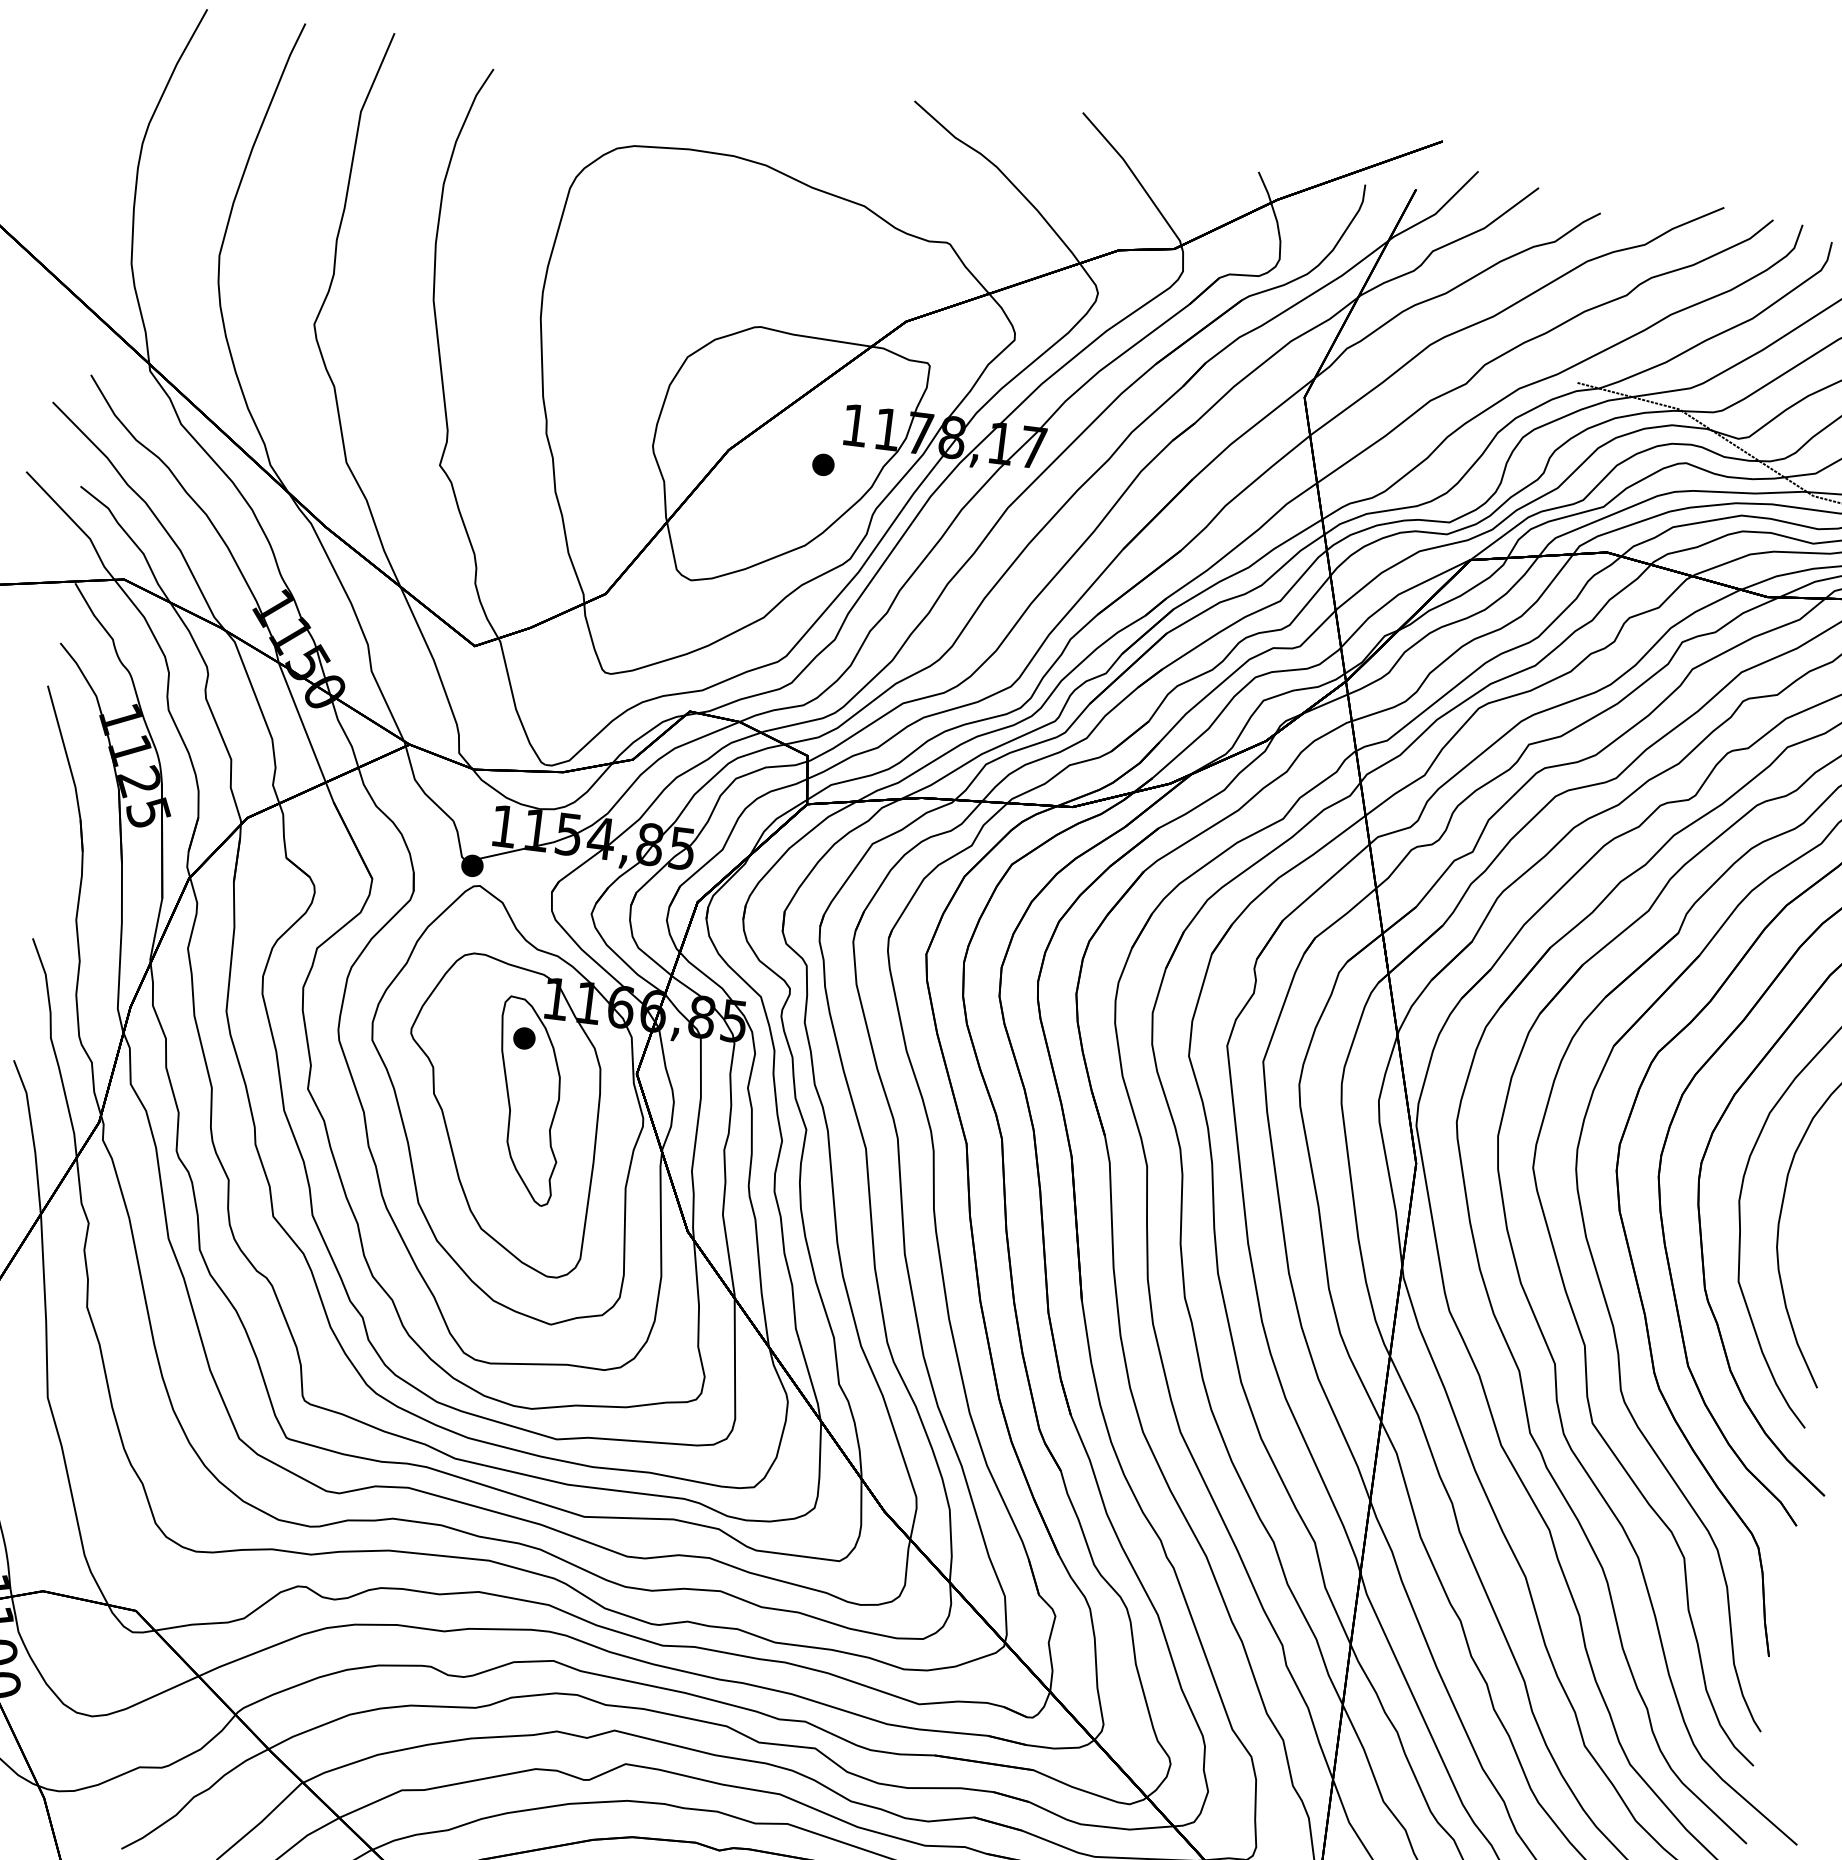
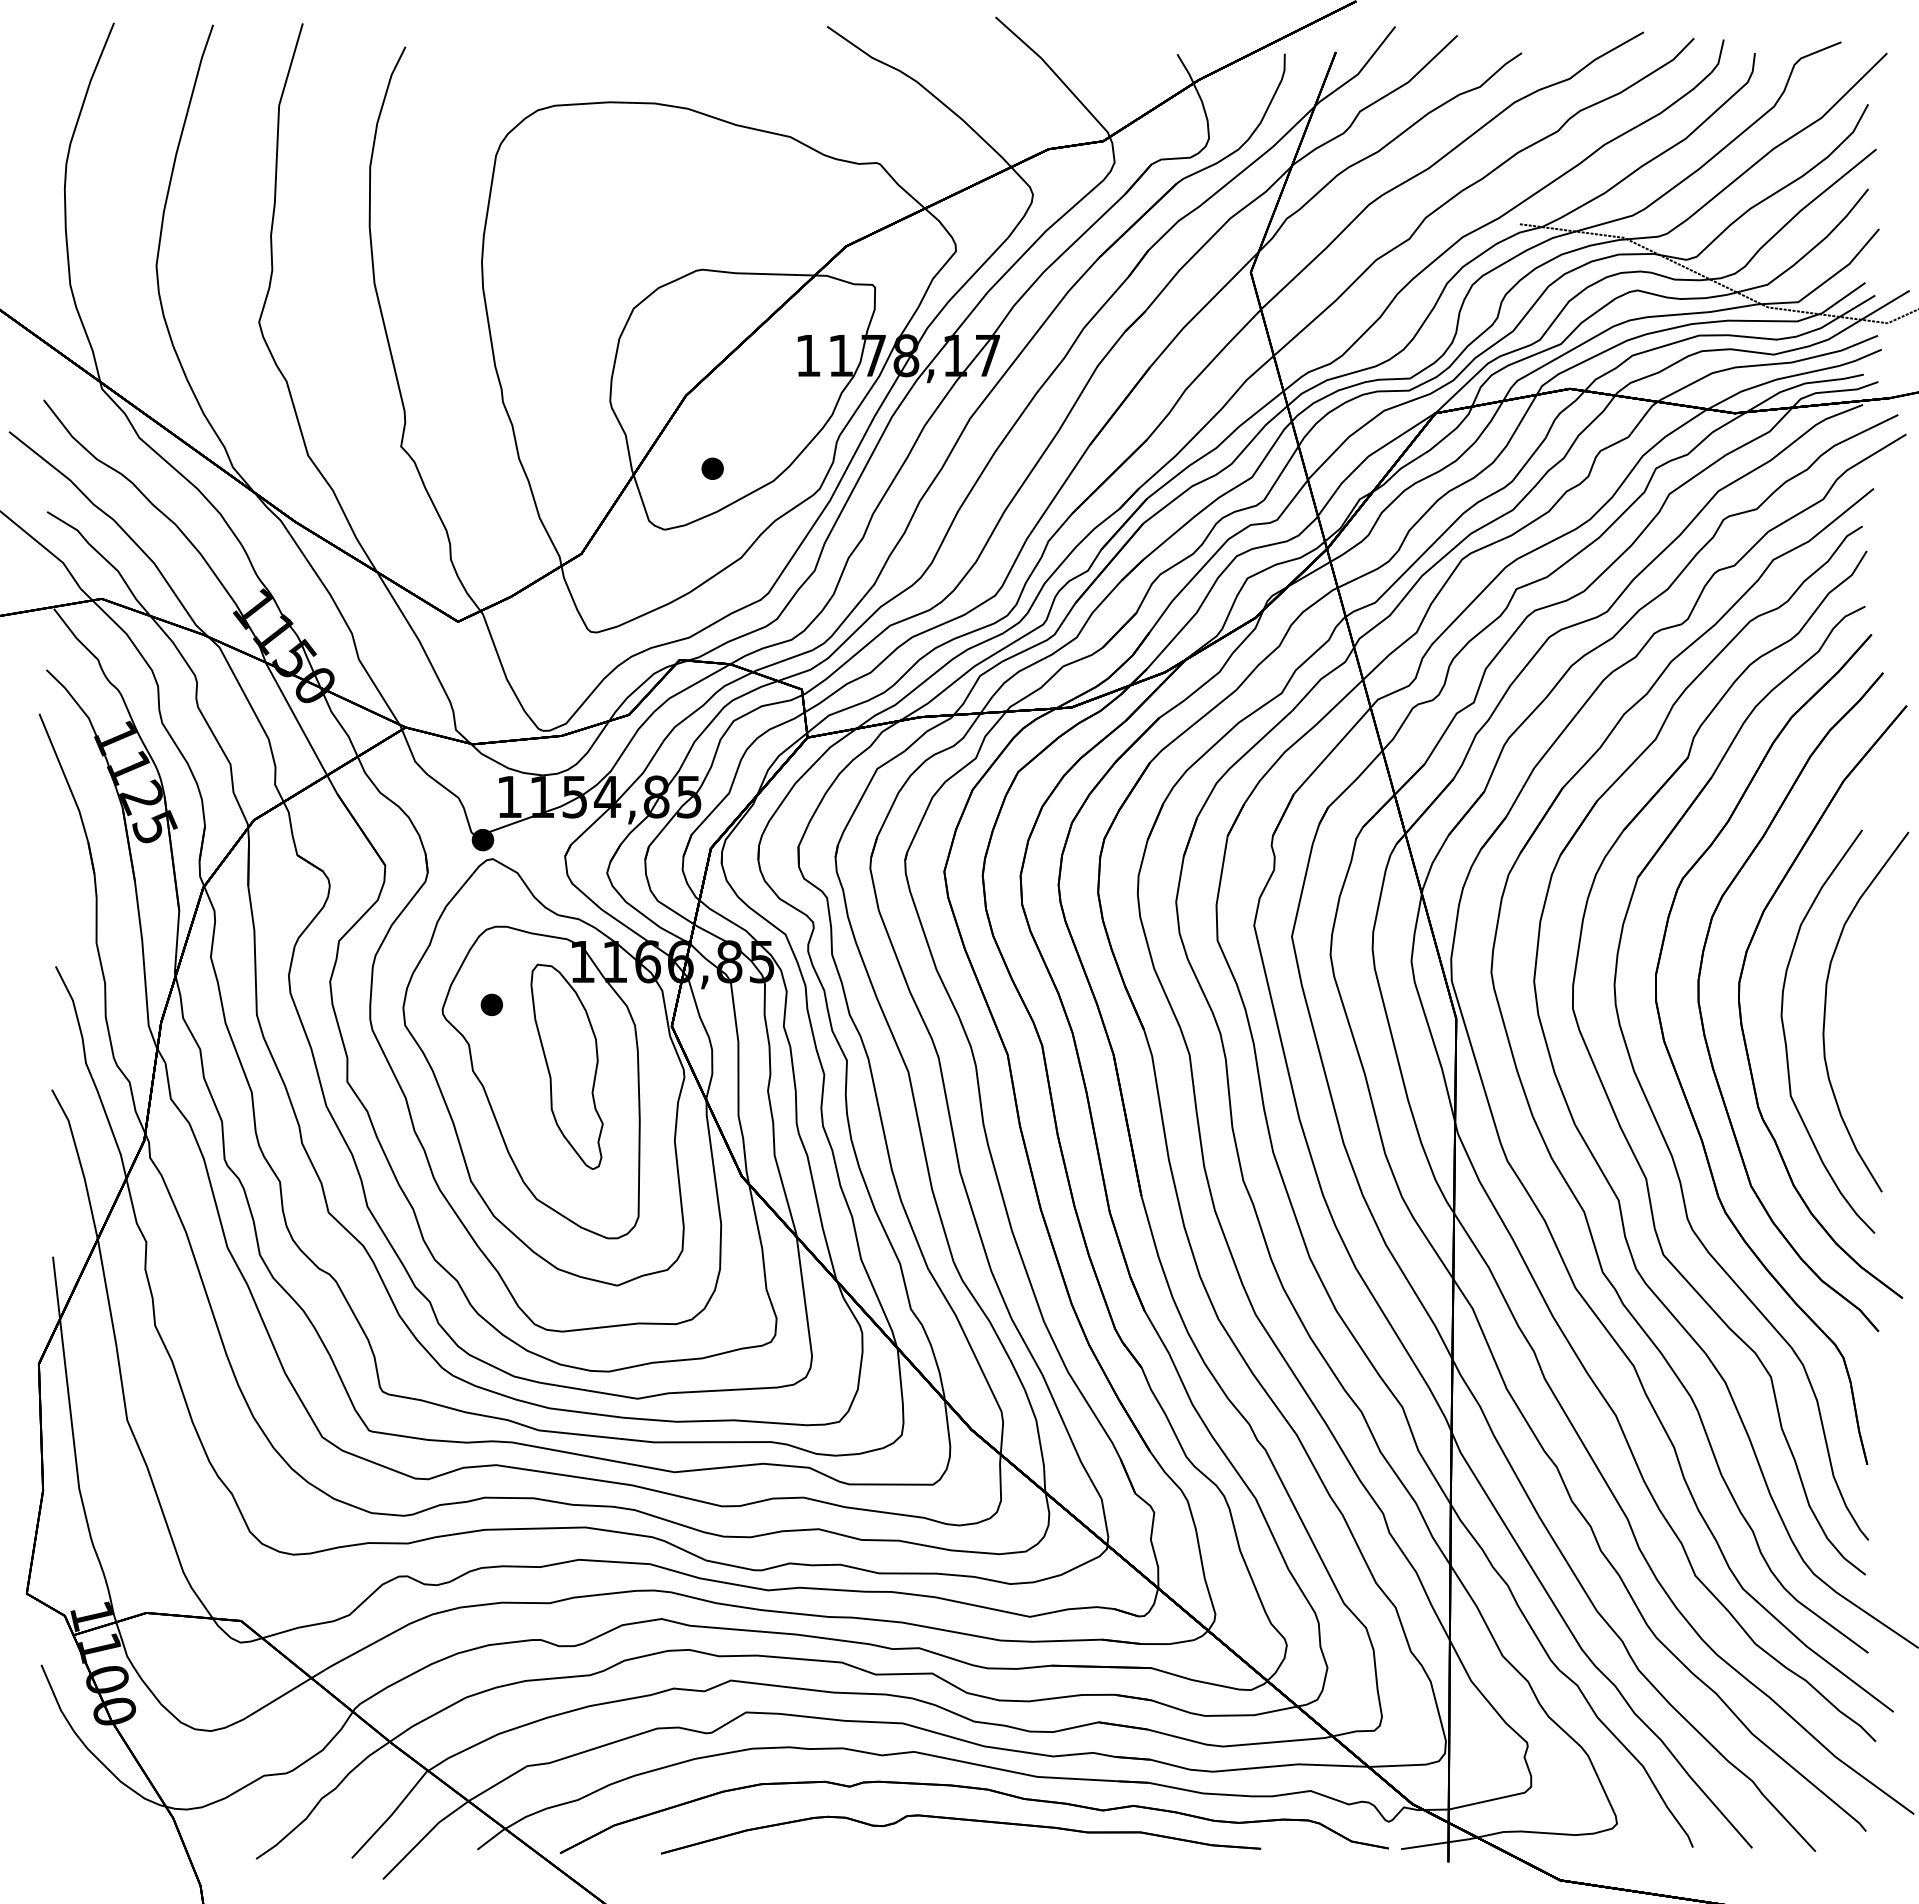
part: (823, 464) -> (712, 468), moved
part: (524, 1037) -> (491, 1004), moved

